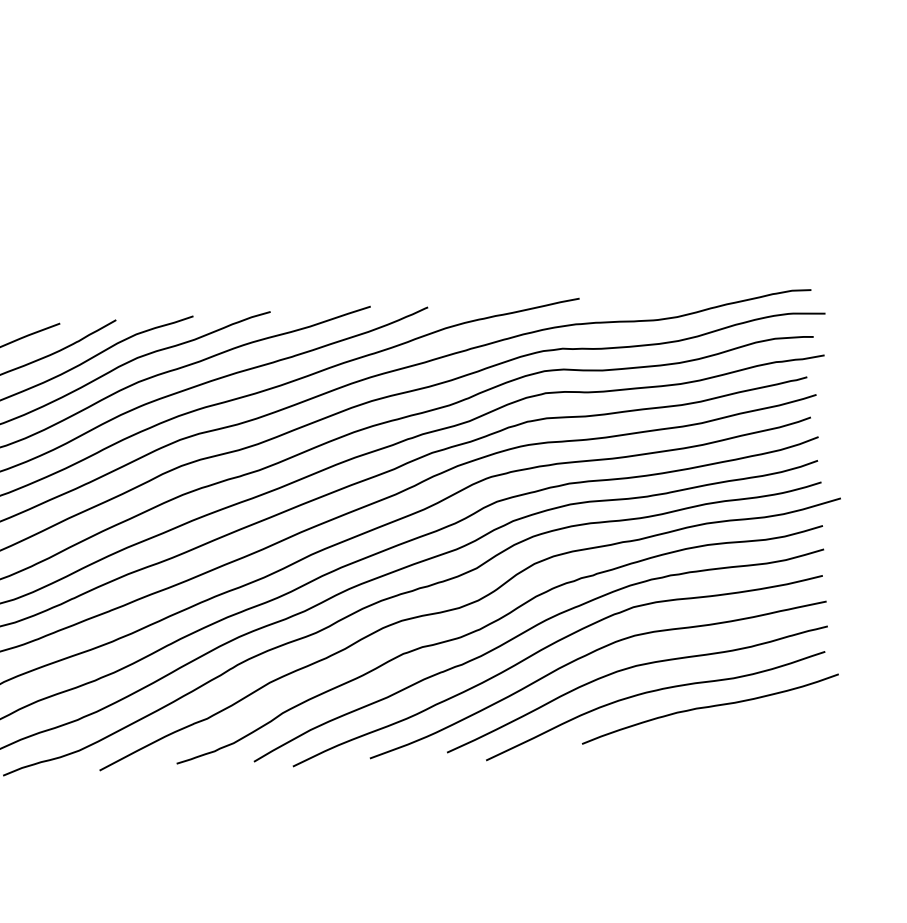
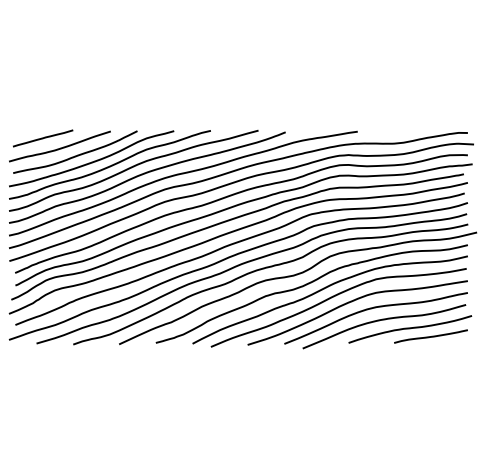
line: (753, 721) -> (430, 336), added

